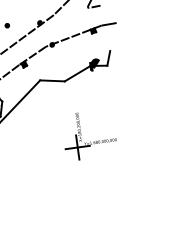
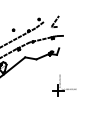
part: (89, 134) -> (64, 85), moved

